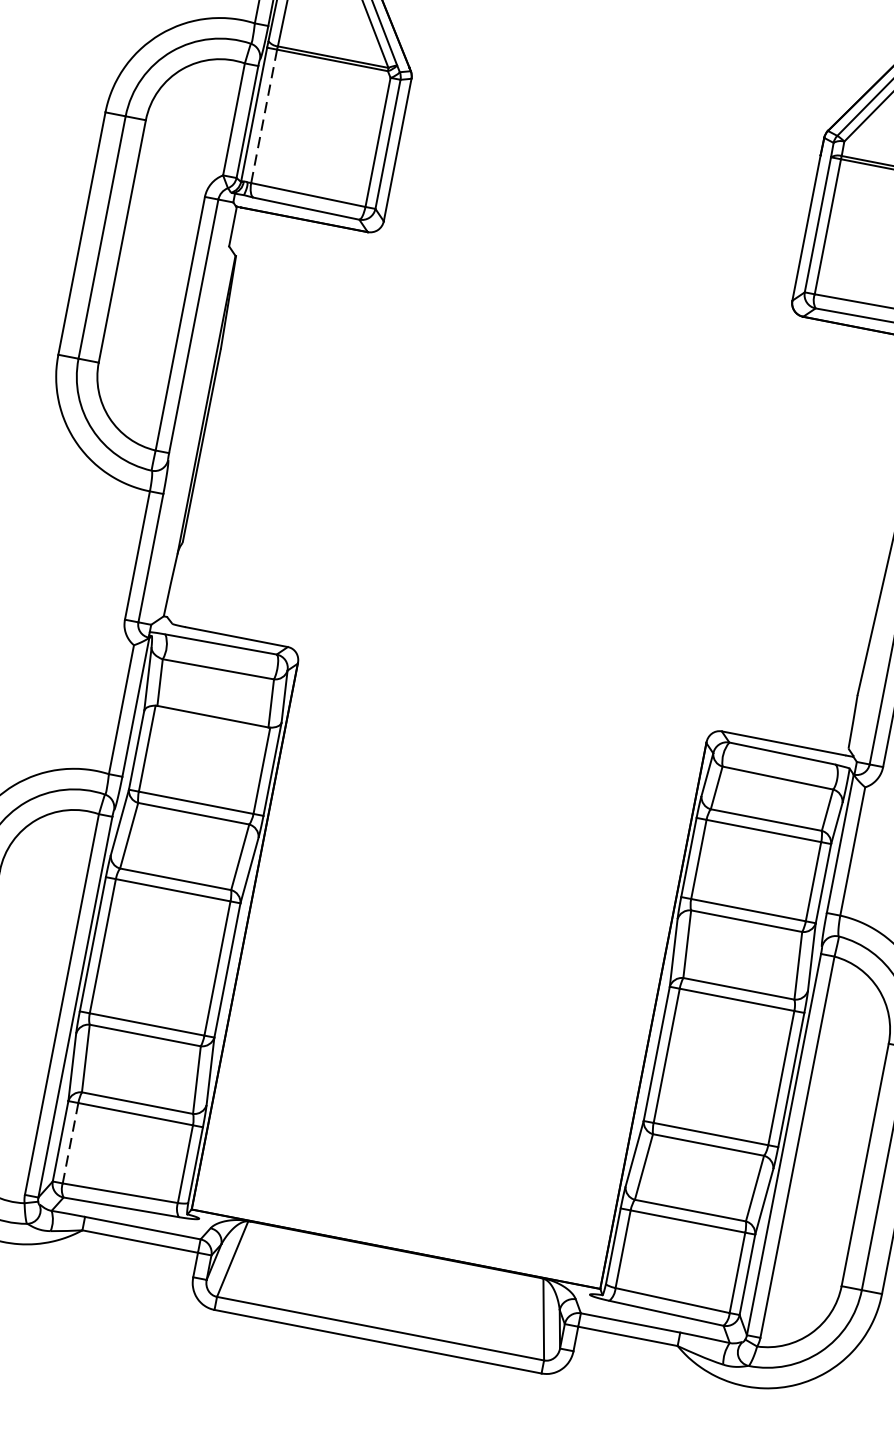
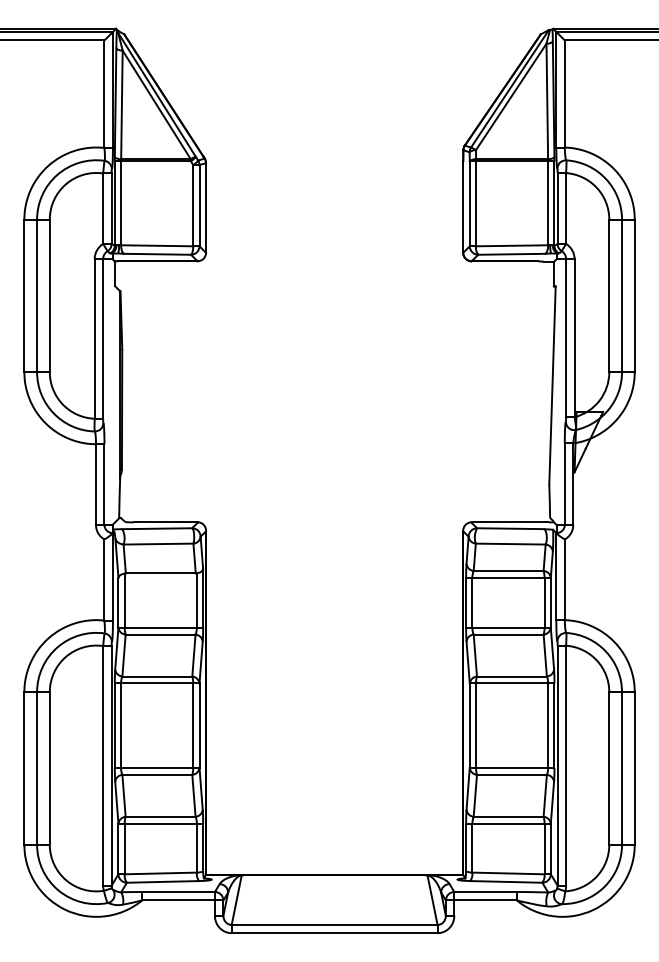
line: (264, 116) -> (121, 203), dashed -> solid
line: (70, 1143) -> (124, 849), dashed -> solid

